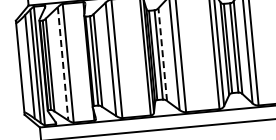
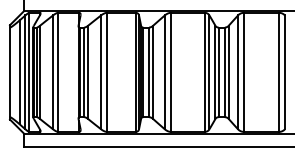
line: (163, 54) -> (153, 72), dashed -> solid
line: (63, 63) -> (53, 72), dashed -> solid

